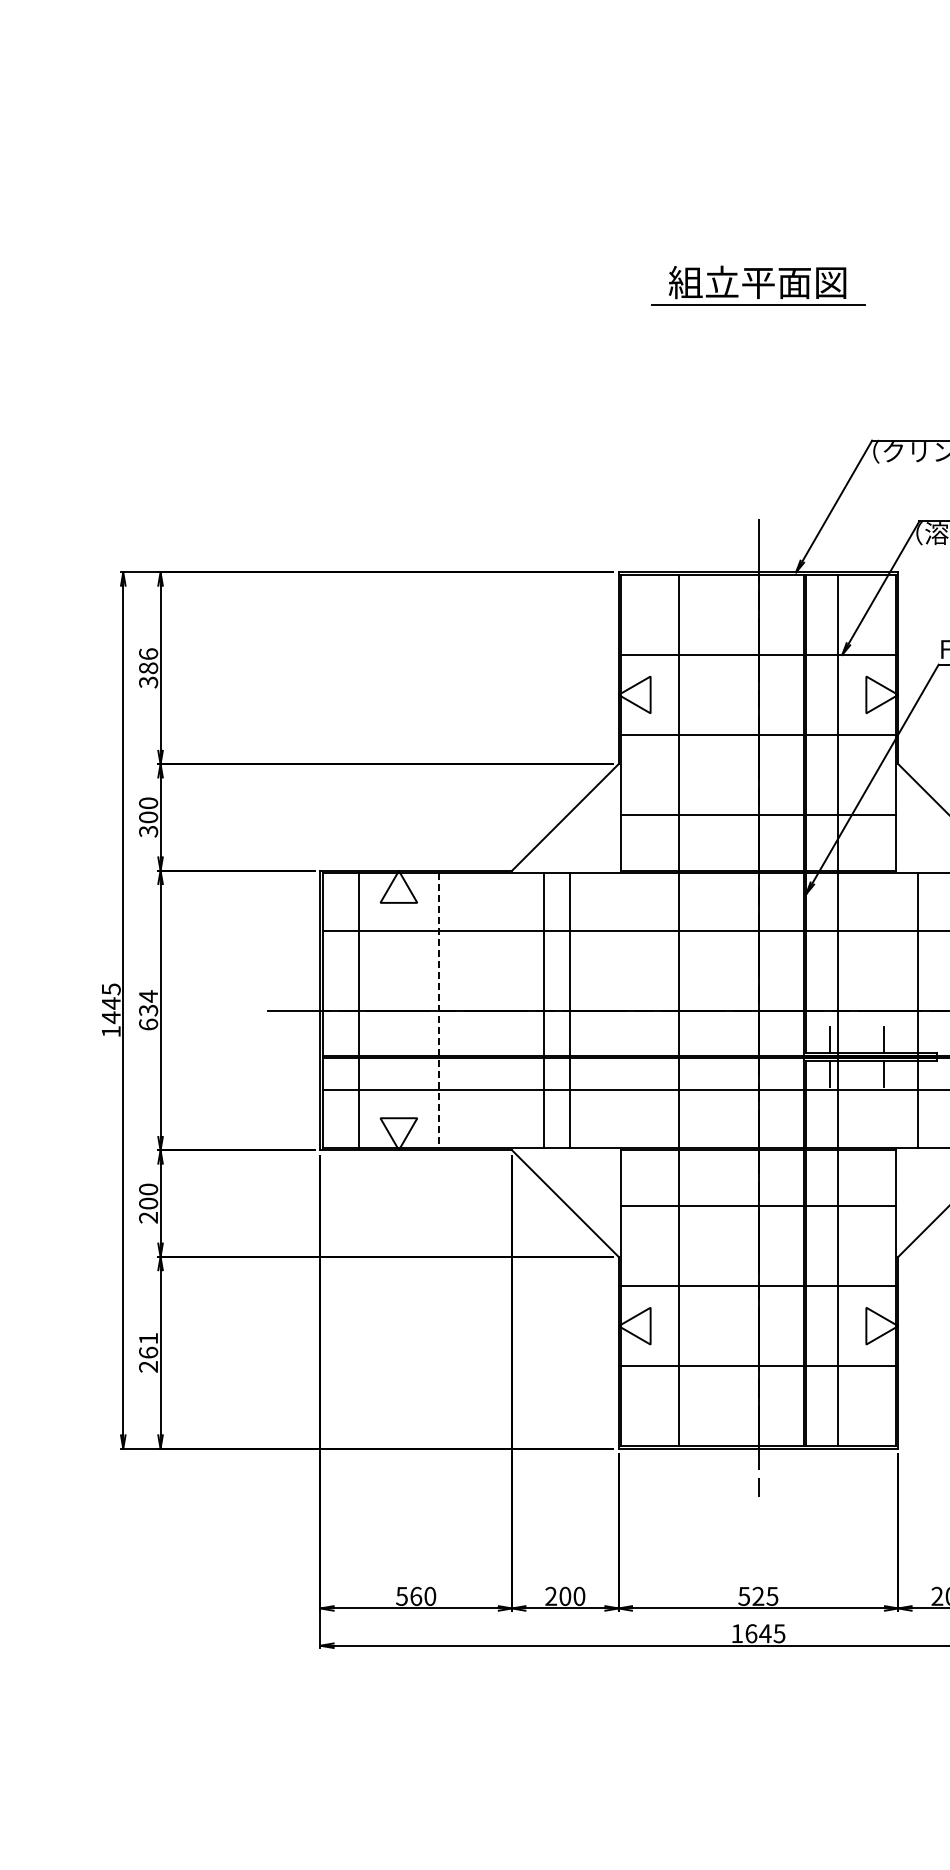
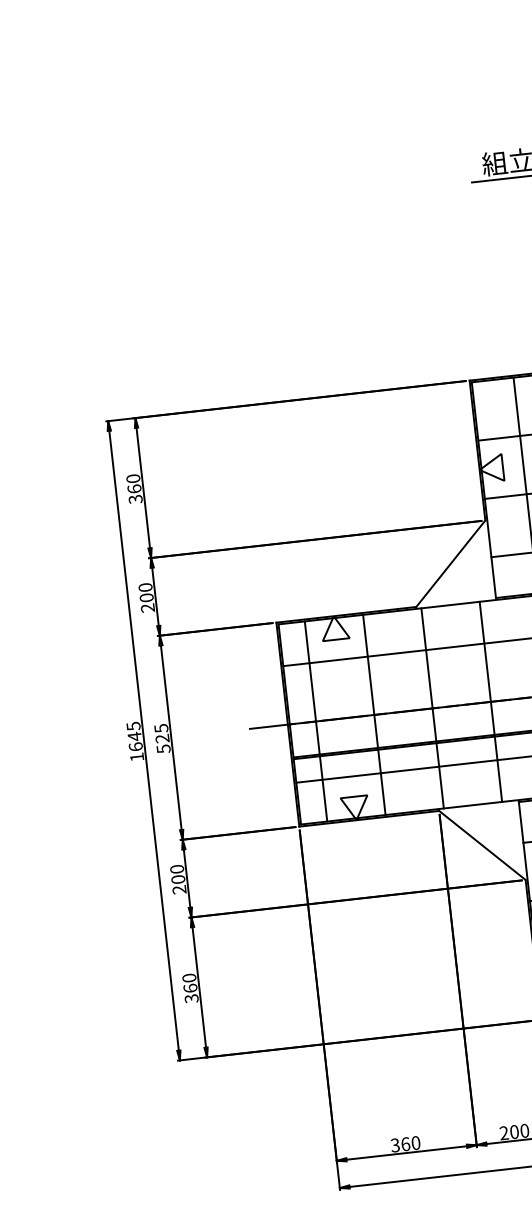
text: (148, 661) -> (133, 484), 386 -> 360
text: (148, 831) -> (147, 608), 300 -> 200
text: (148, 1010) -> (162, 738), 634 -> 525
line: (543, 1010) -> (490, 701), moved
line: (569, 1010) -> (432, 708), moved
line: (438, 1011) -> (374, 715), dashed -> solid
text: (110, 1017) -> (135, 746), 1445 -> 1645
text: (148, 1352) -> (190, 988), 261 -> 360
text: (401, 1595) -> (394, 1144), 560 -> 360

